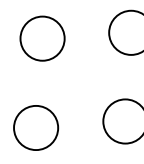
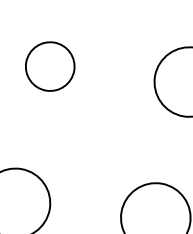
circle: (42, 38) -> (50, 66), size x0.7

